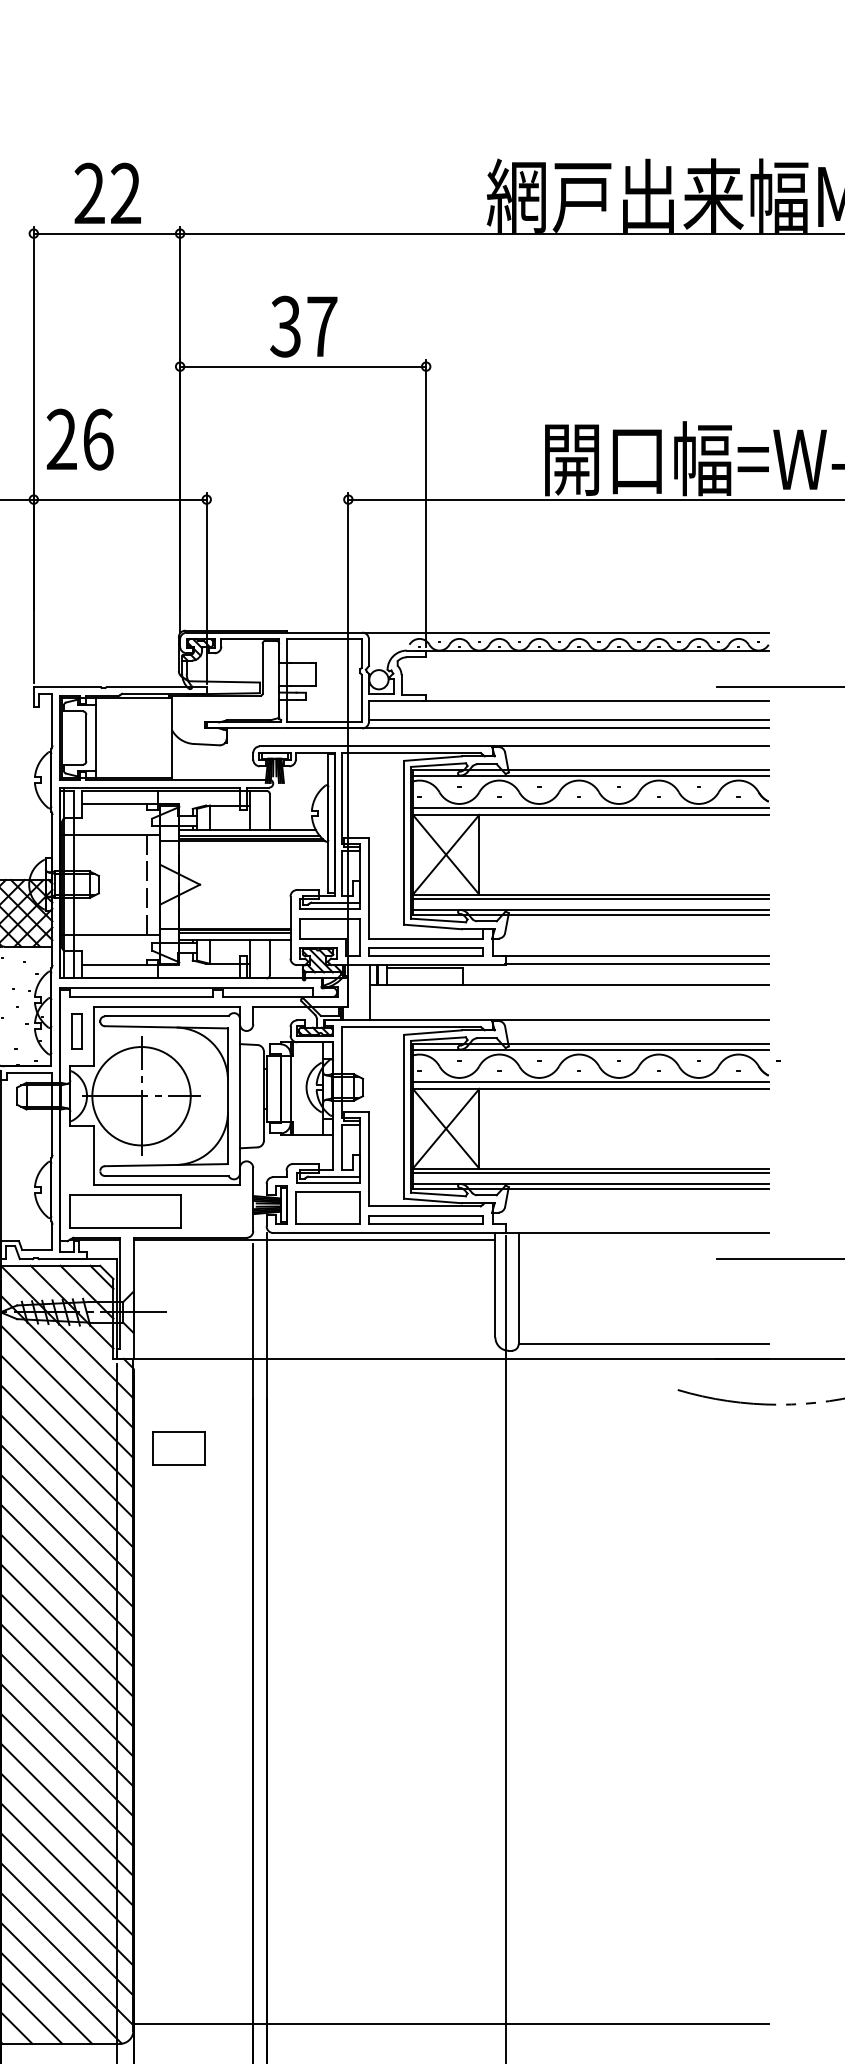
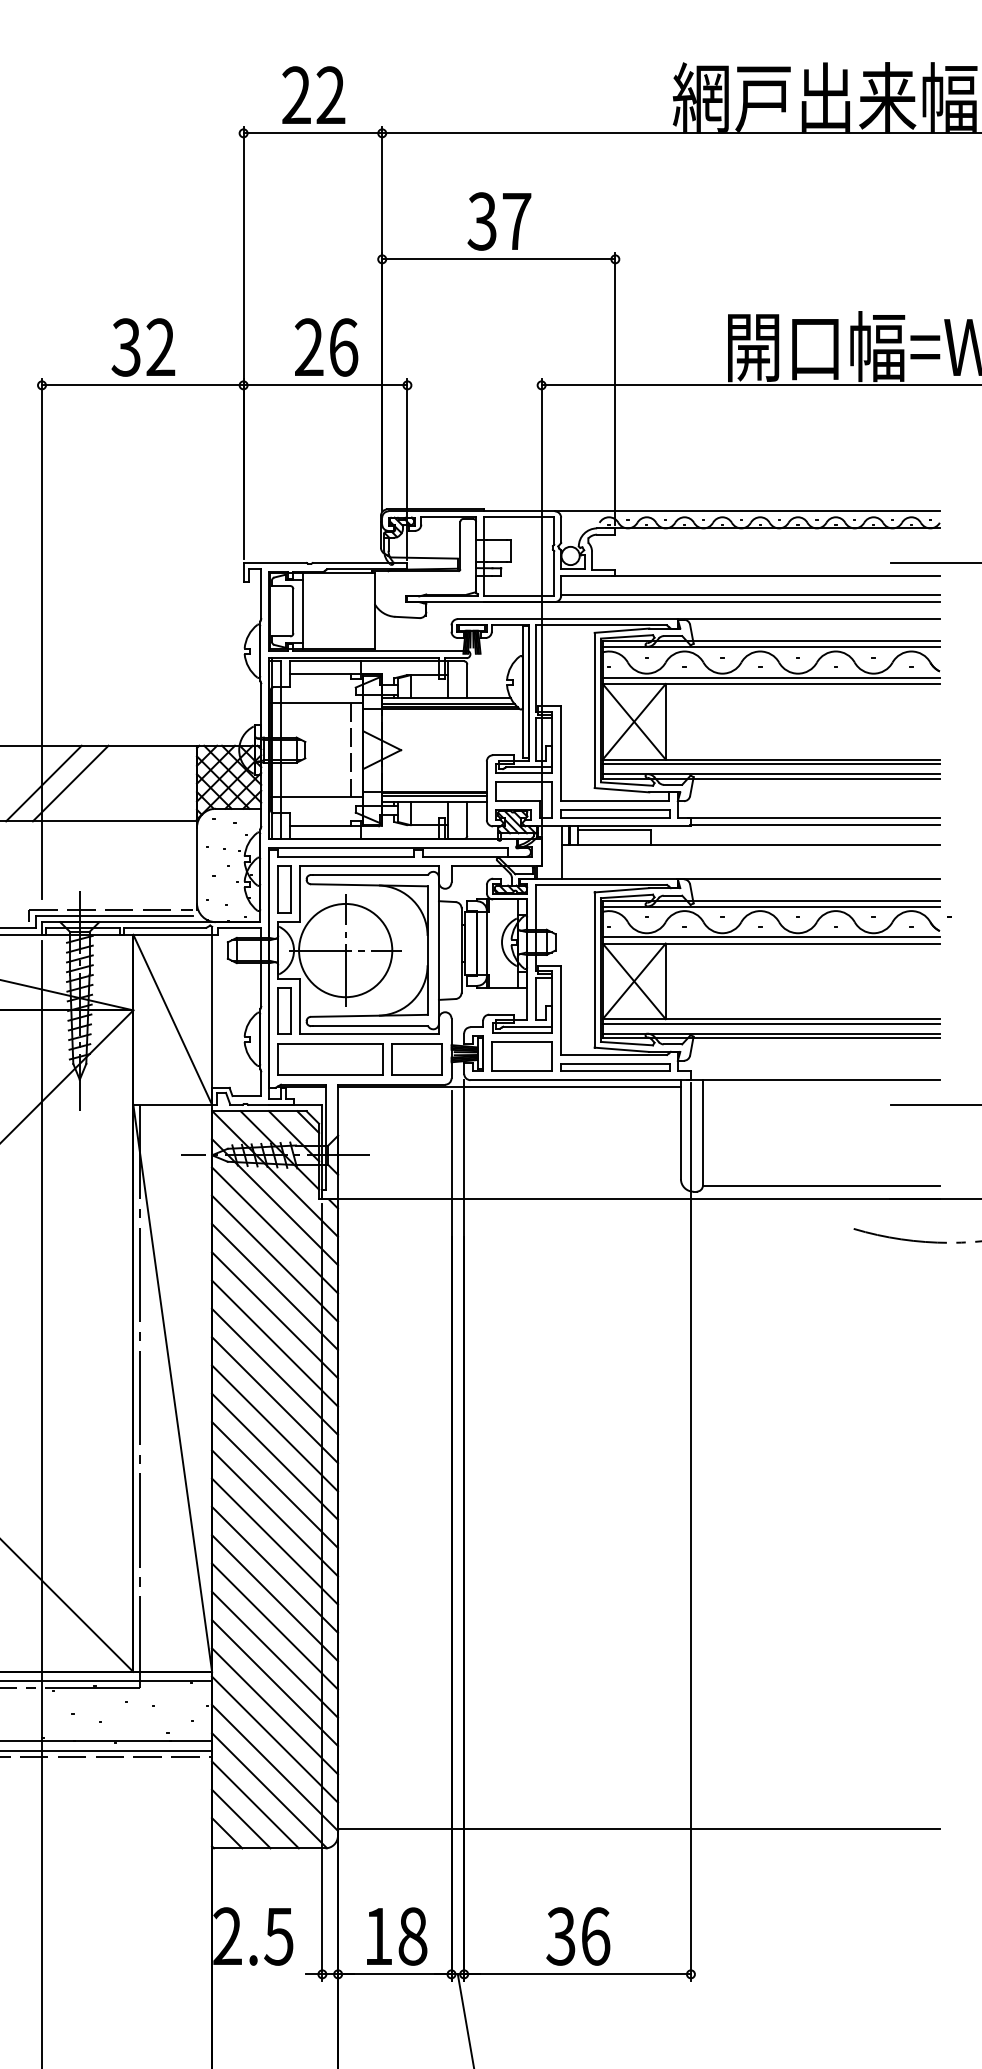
text: (80, 439) -> (326, 347), moved
part: (76, 1031) -> (284, 889), size x1.43
part: (76, 1159) -> (284, 1010), added
part: (178, 1448) -> (416, 1059), moved

